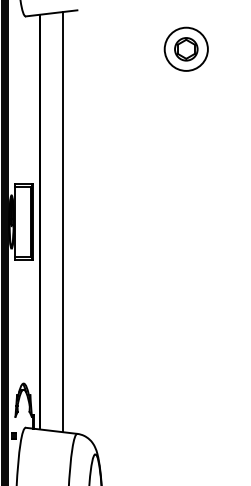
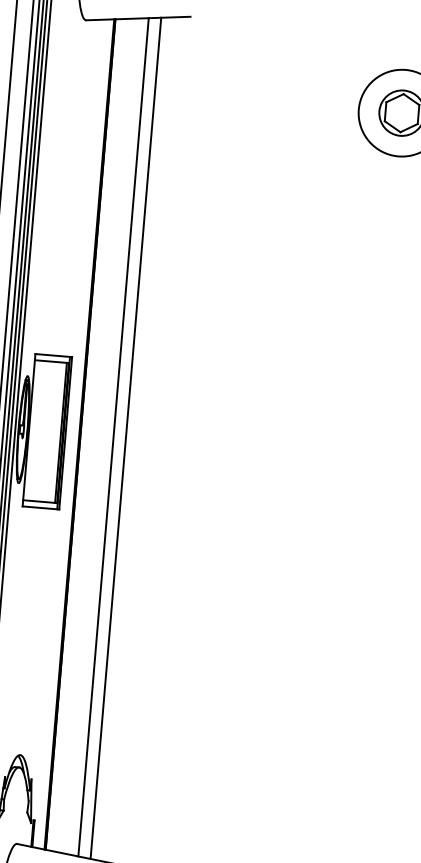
line: (56, 221) -> (113, 436), added

